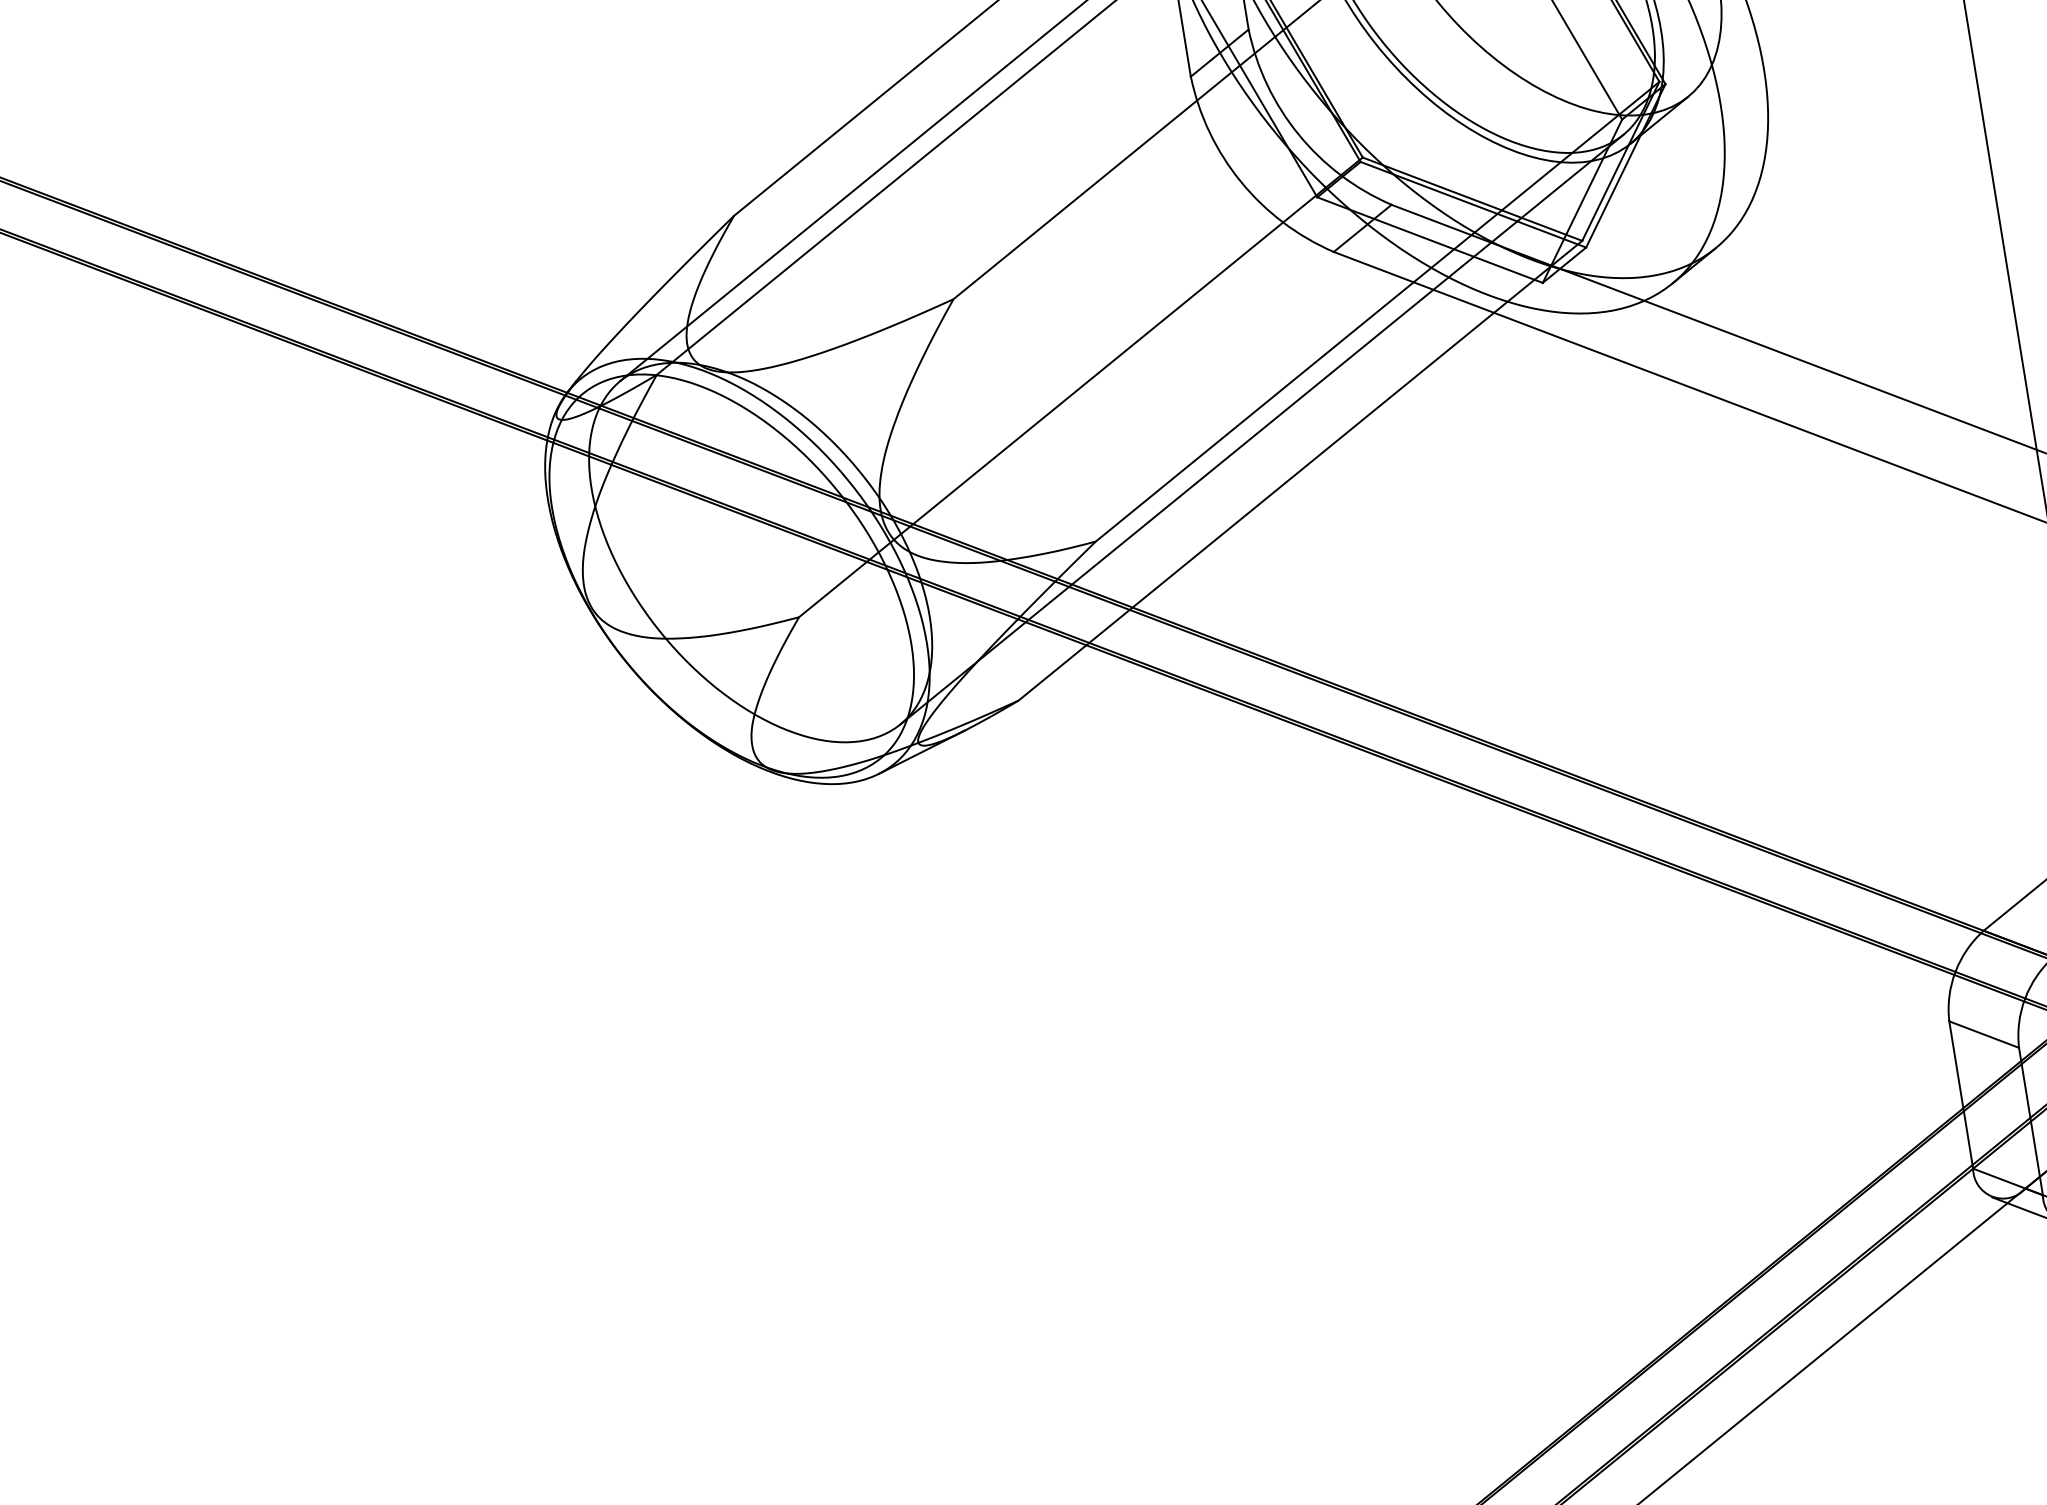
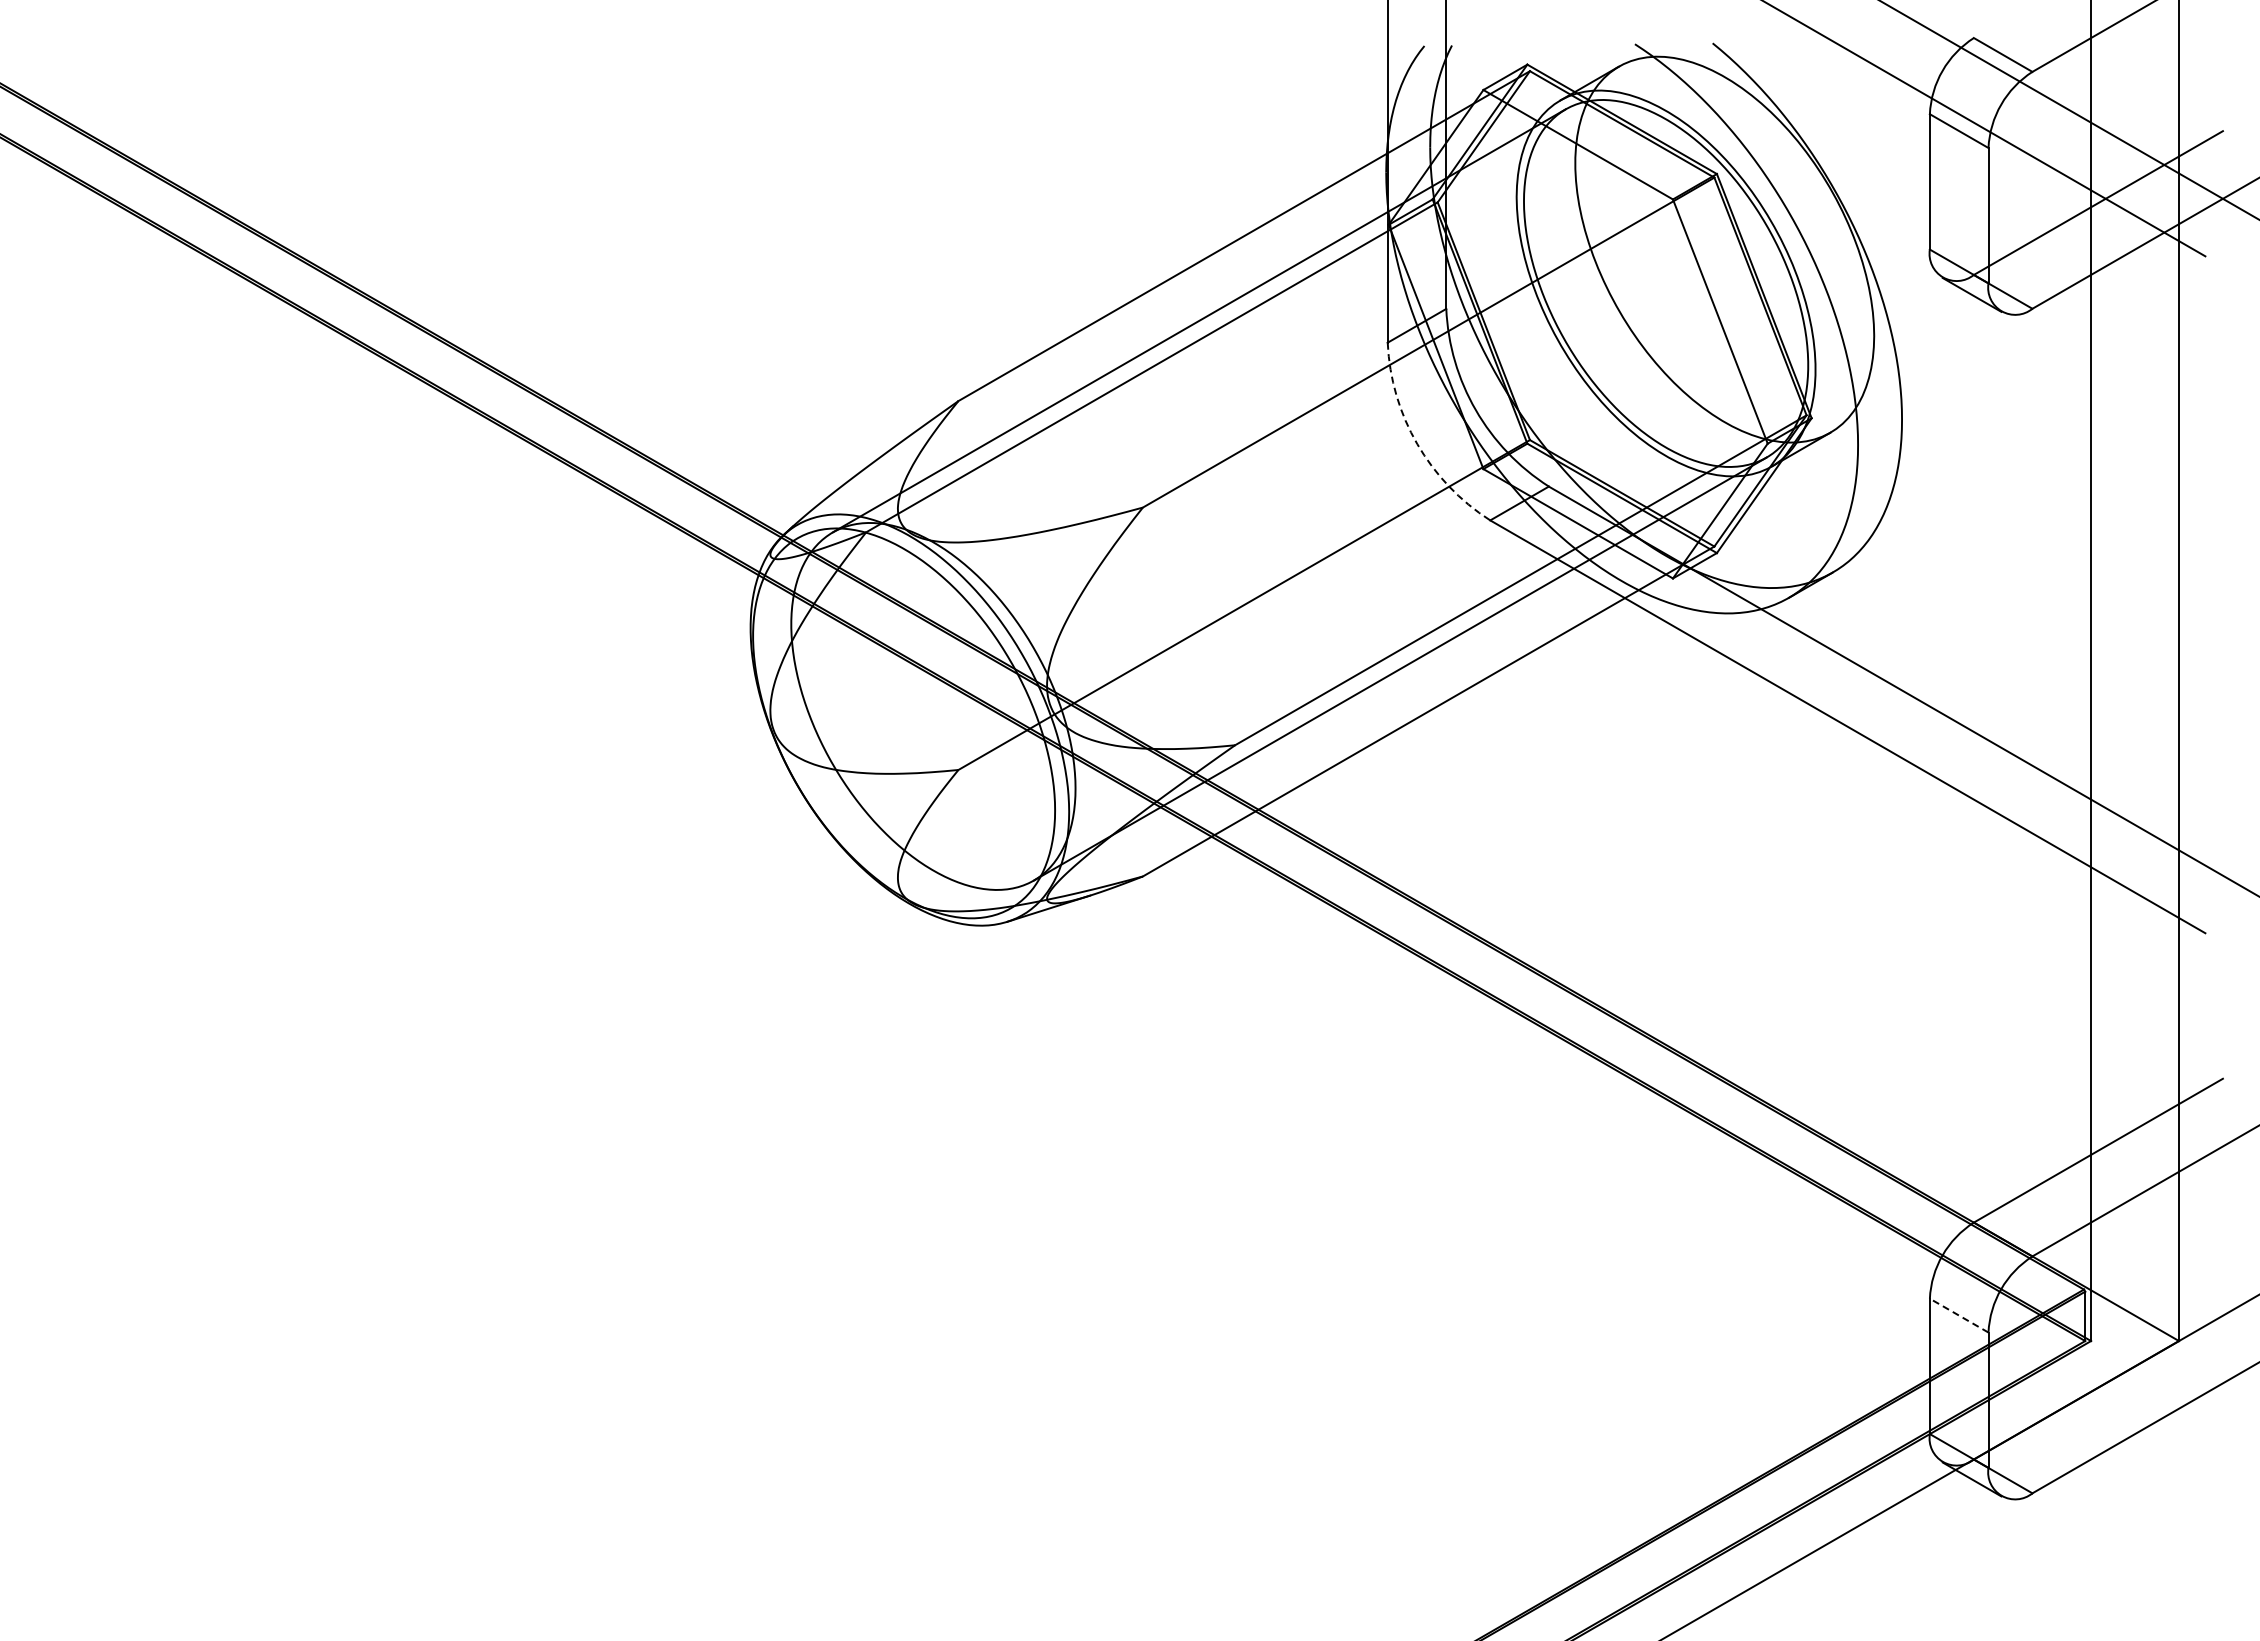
arc: (1241, 182) -> (1417, 444), solid -> dashed
line: (1984, 1034) -> (1959, 1315), solid -> dashed

